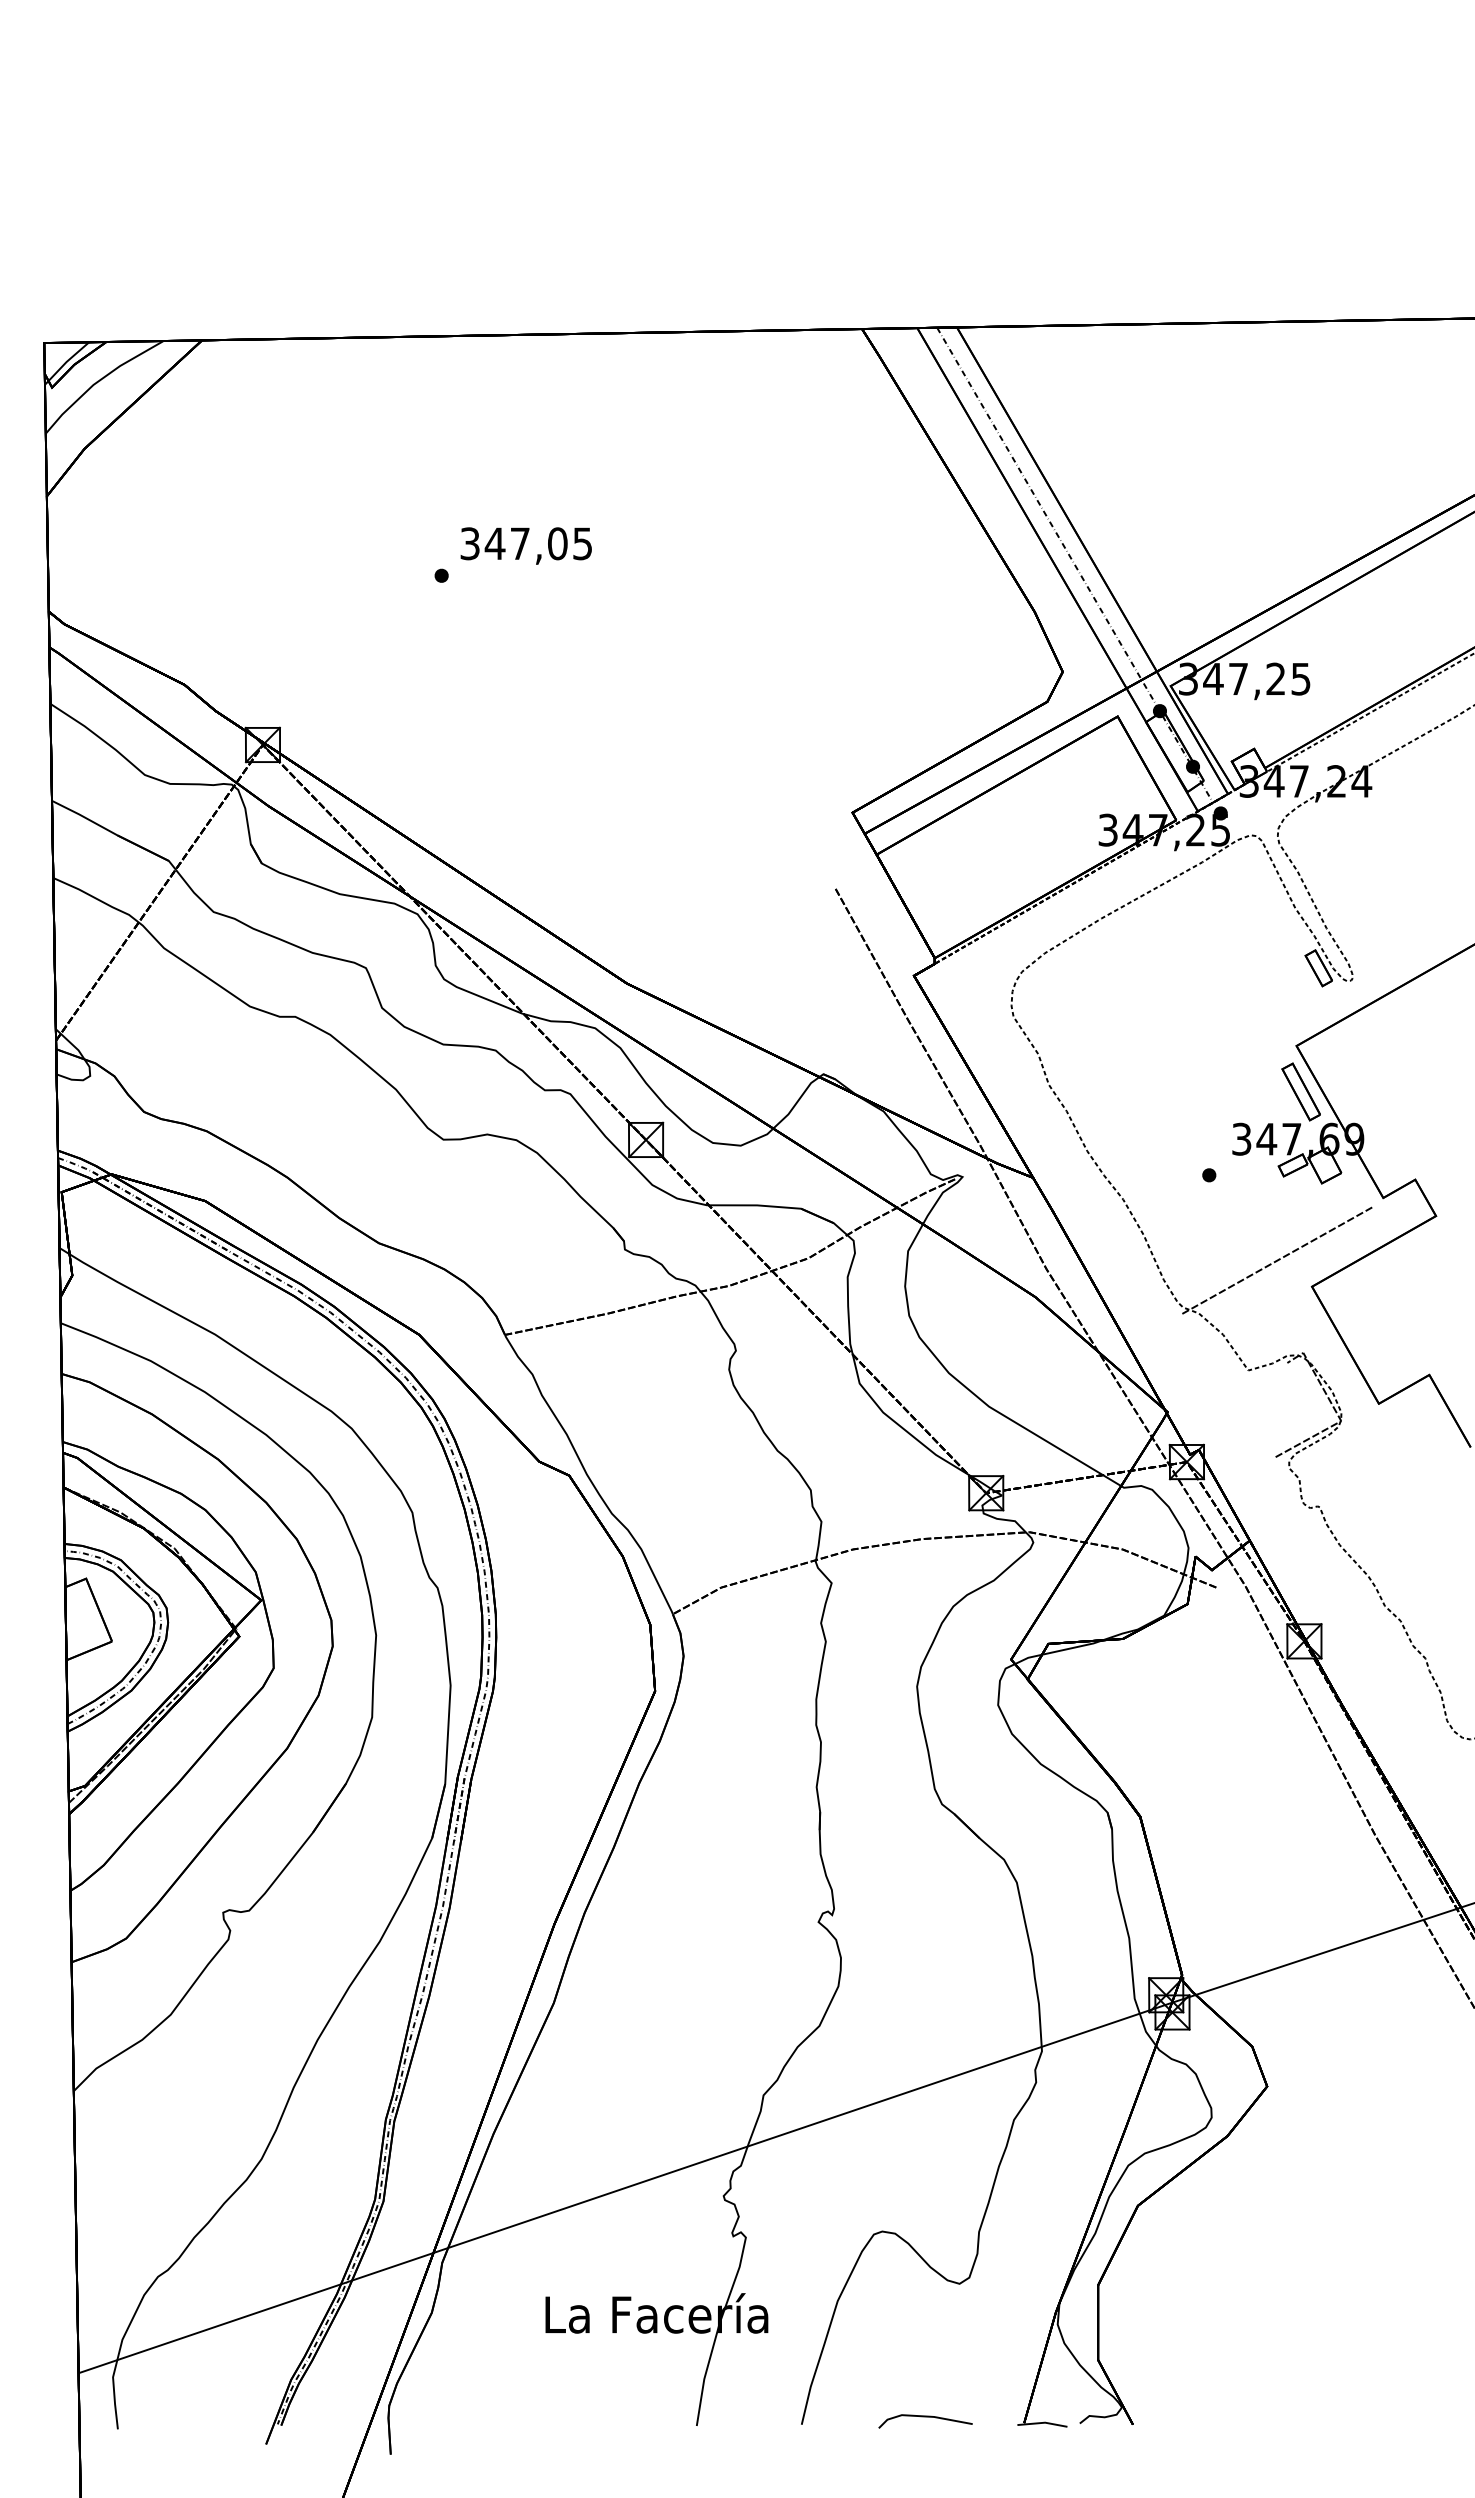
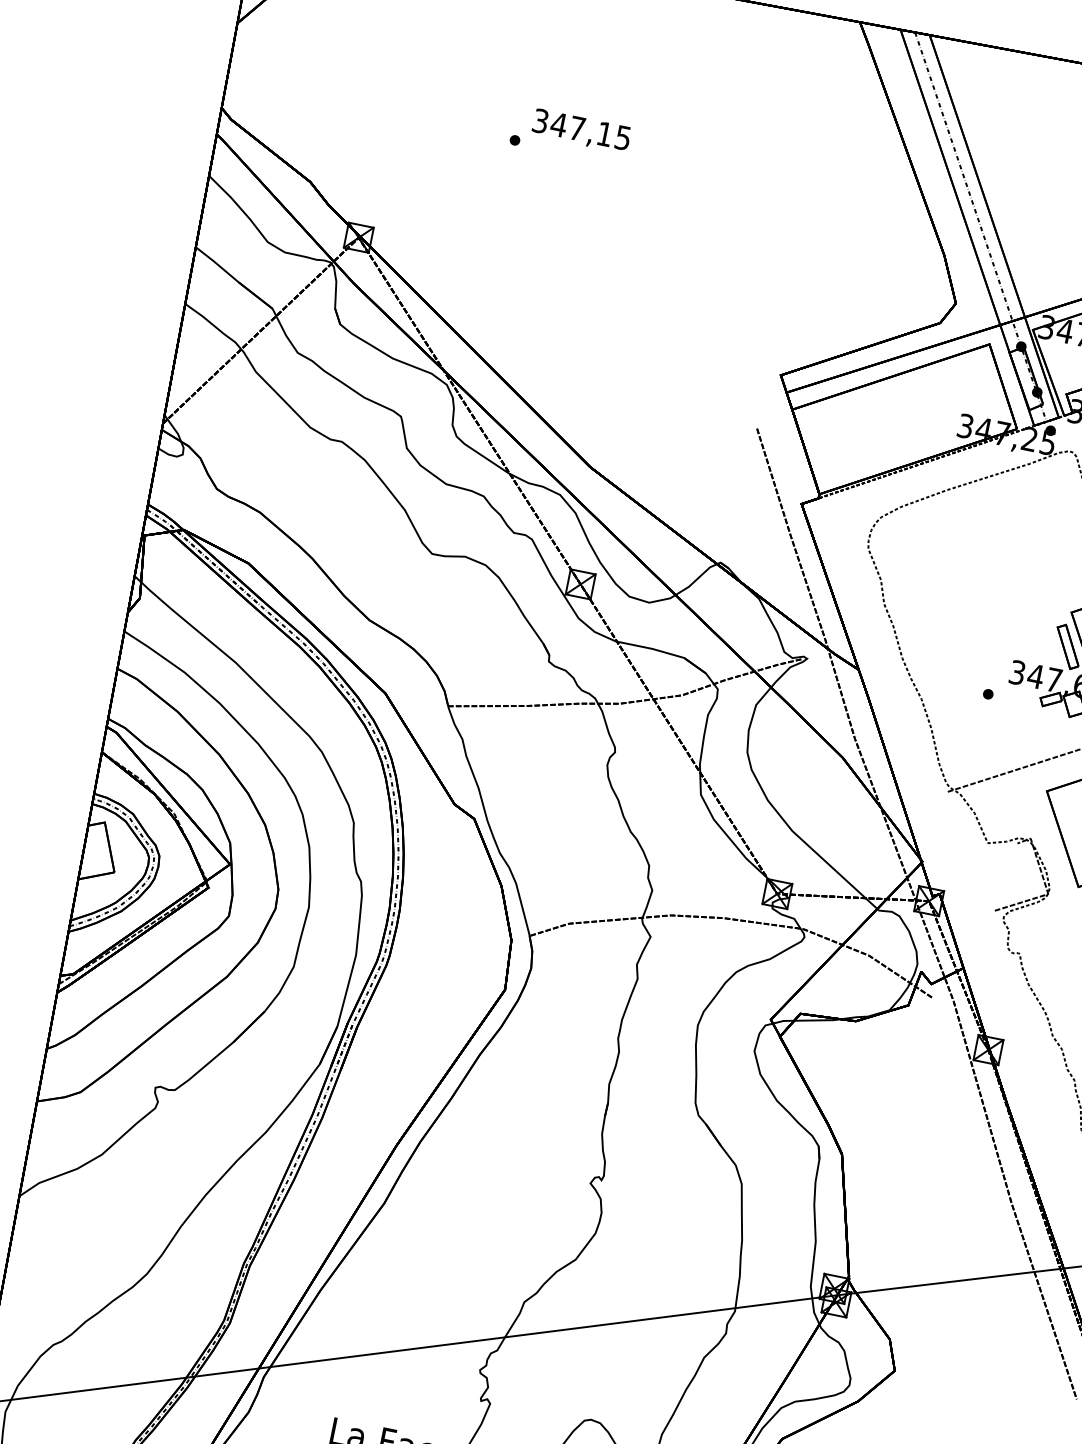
text: (557, 543) -> (604, 133), 347,05 -> 347,15

